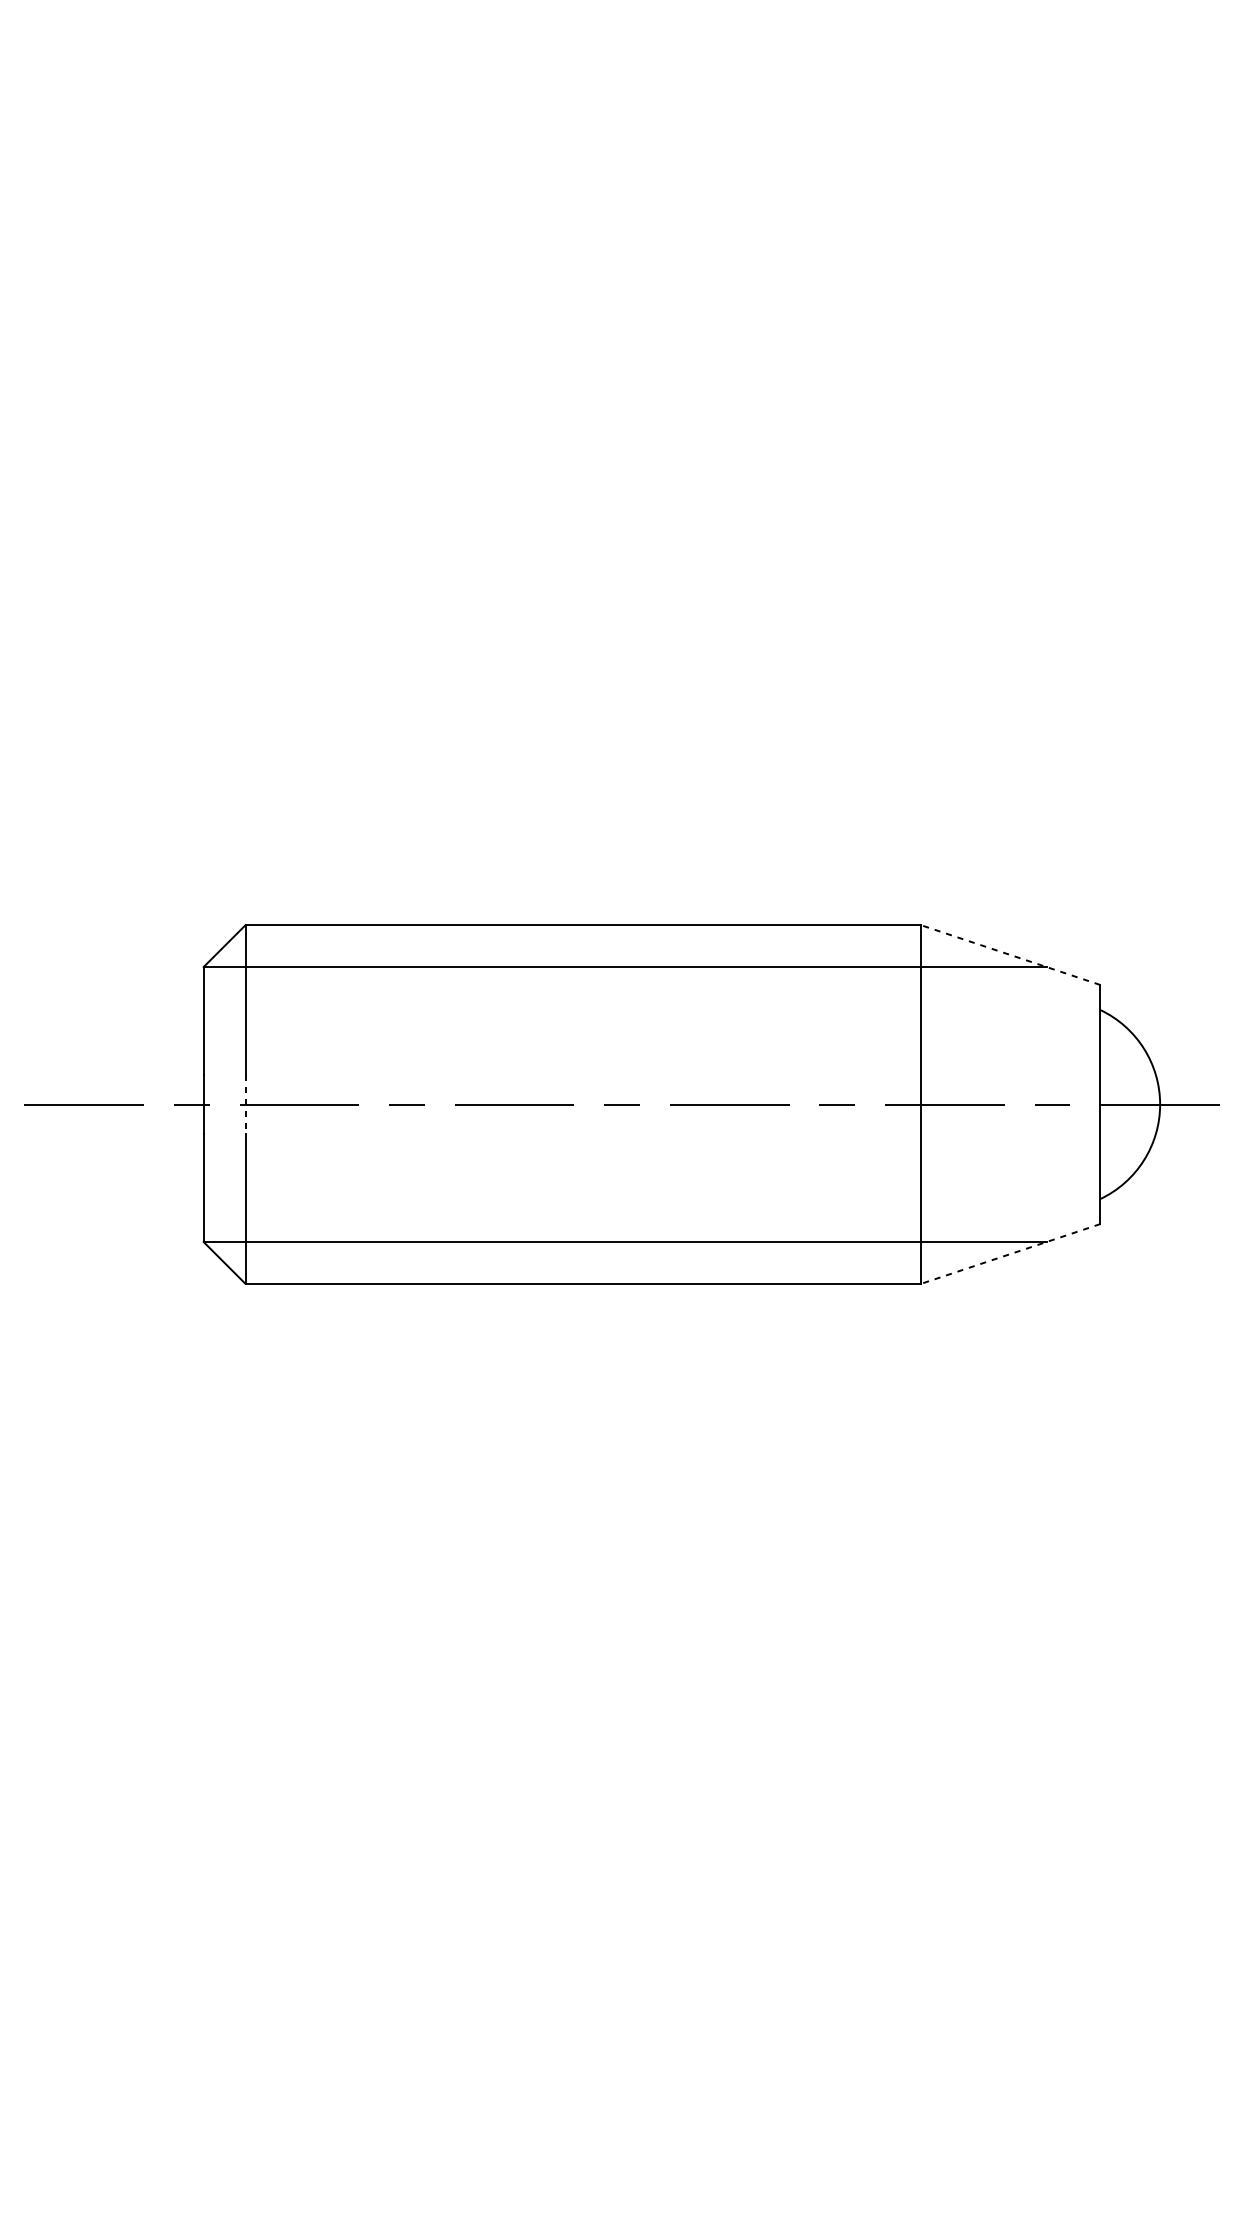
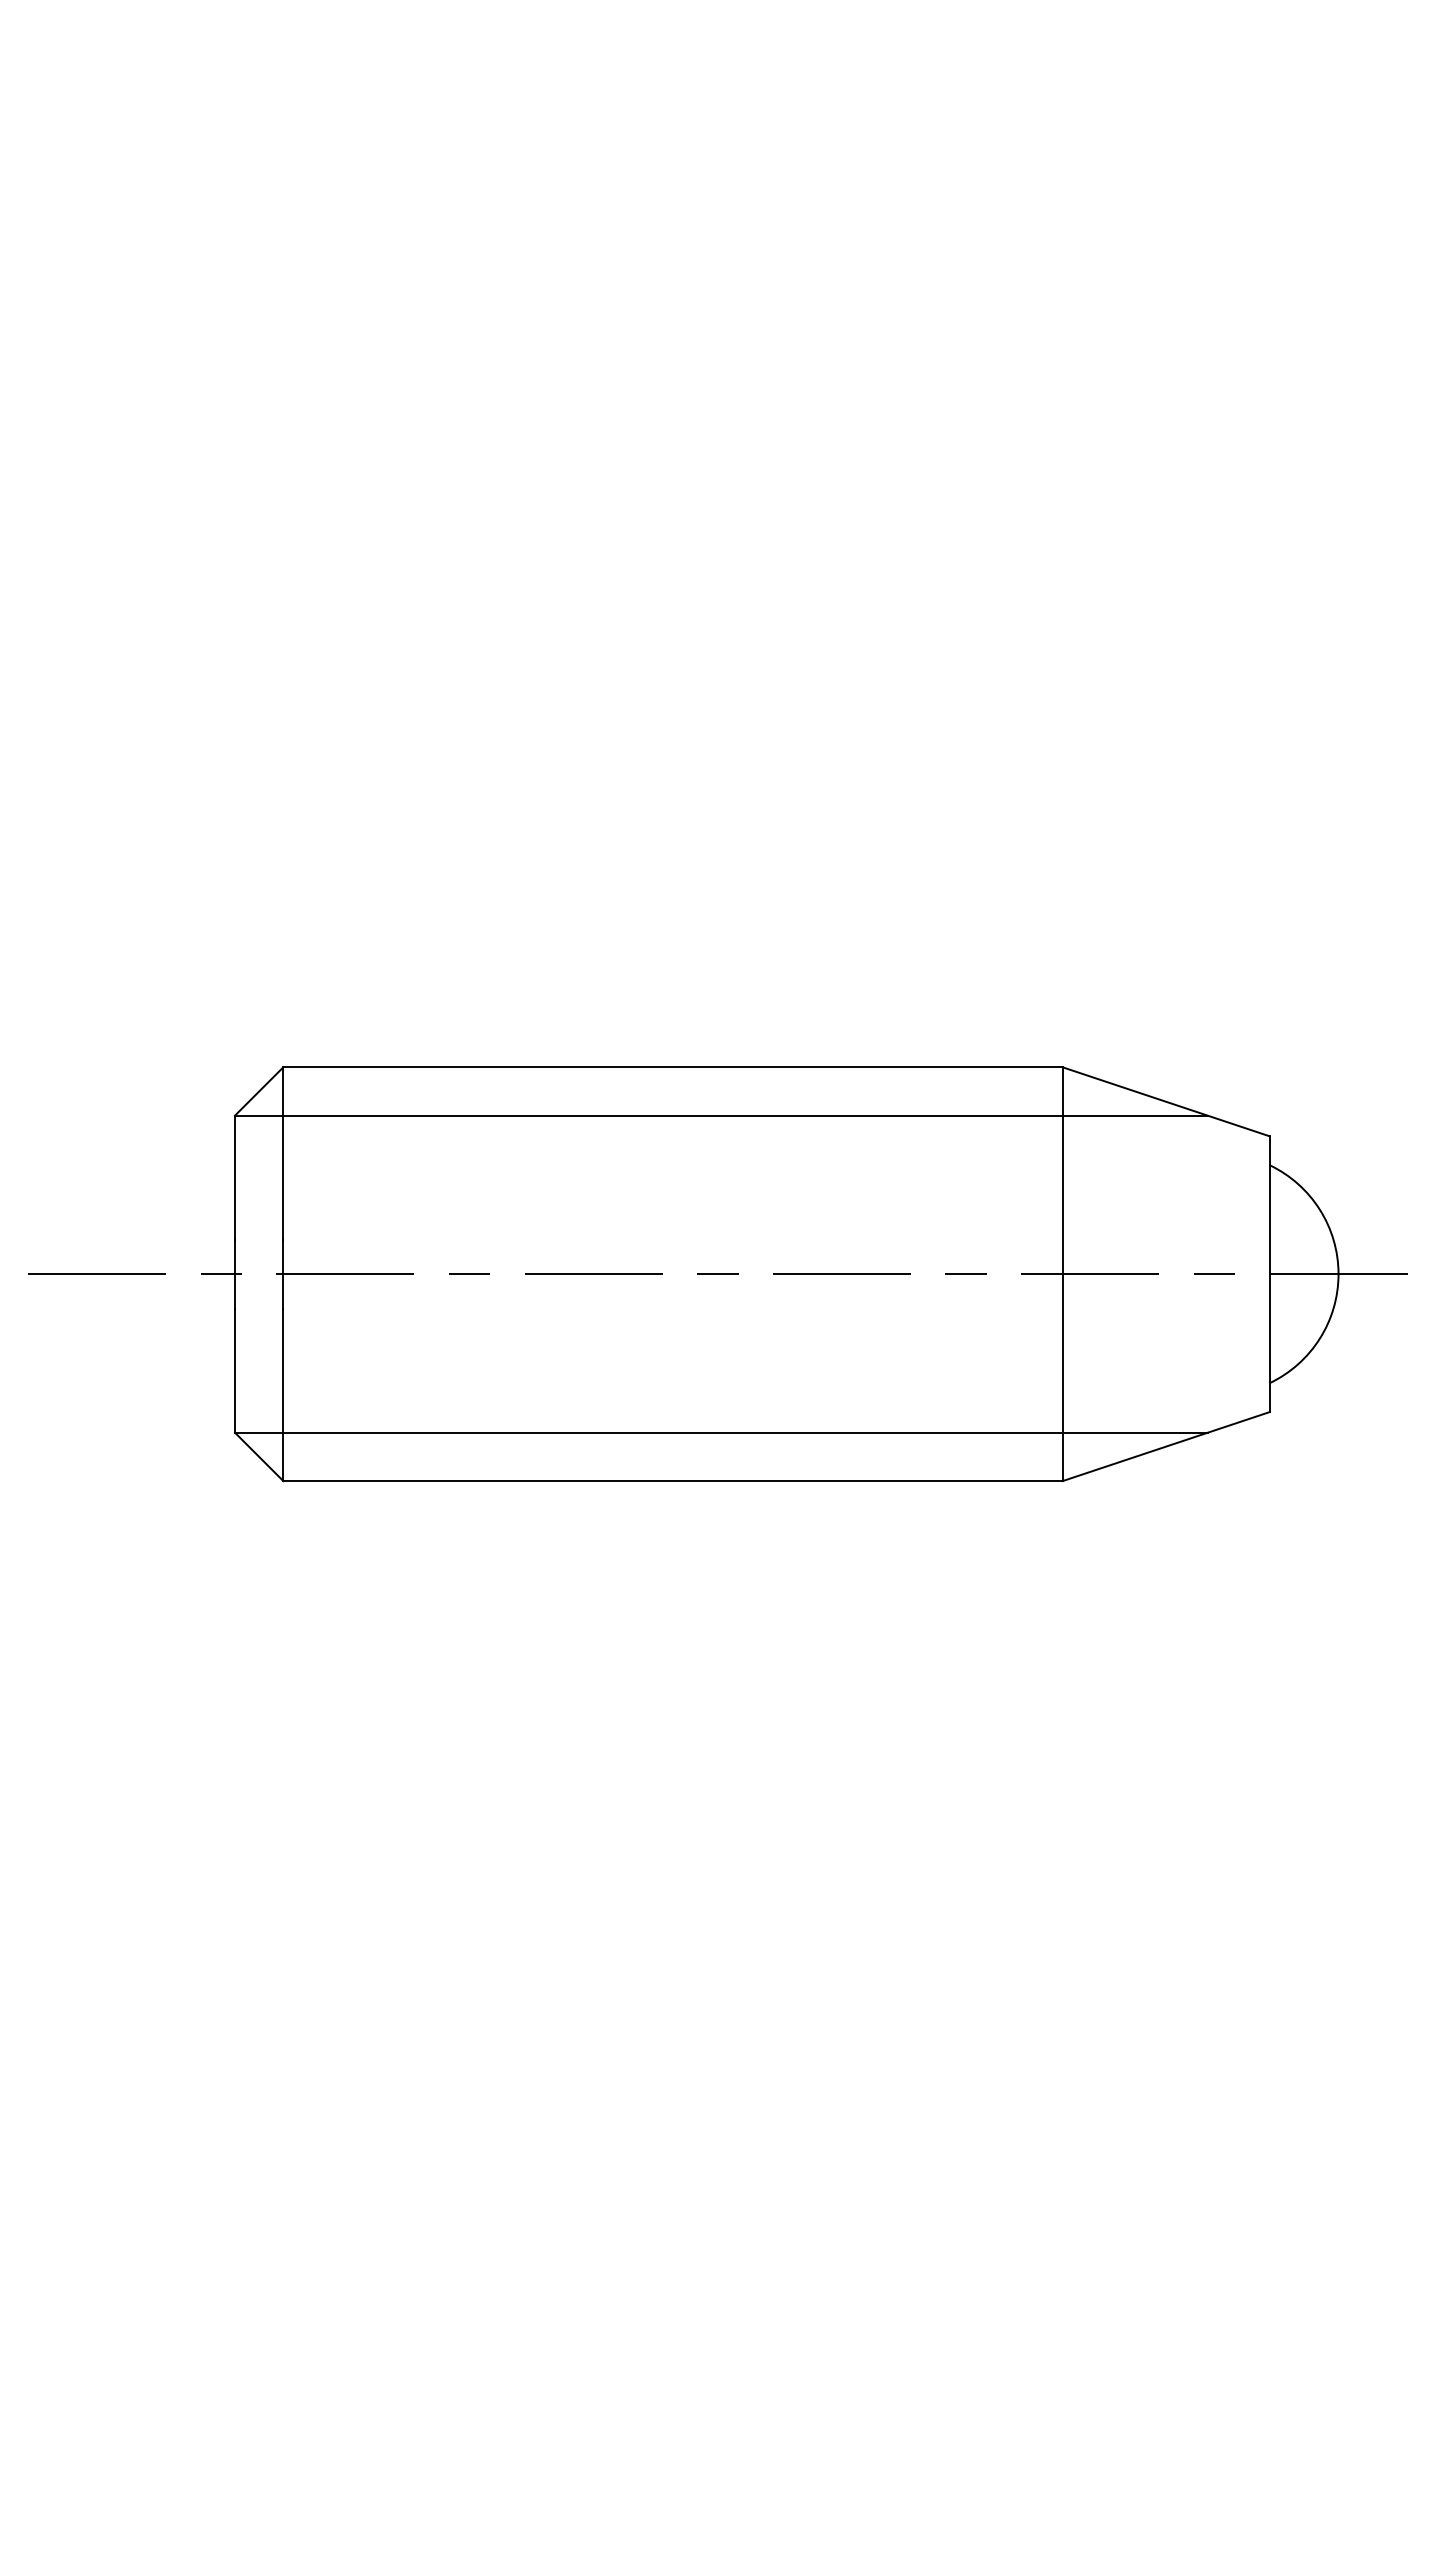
line: (1010, 954) -> (1165, 1101), dashed -> solid
line: (245, 1104) -> (283, 1274), dashed -> solid
line: (1010, 1253) -> (1165, 1446), dashed -> solid

